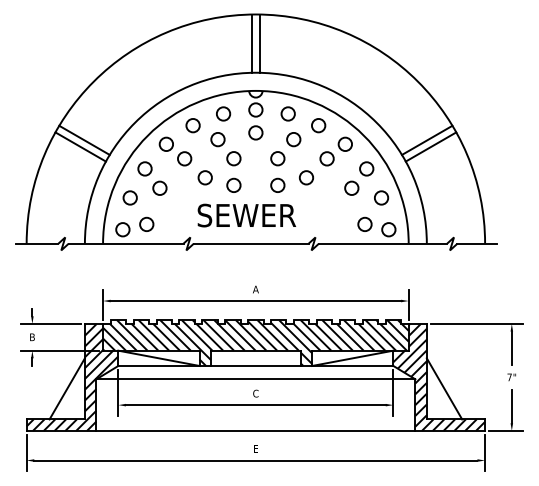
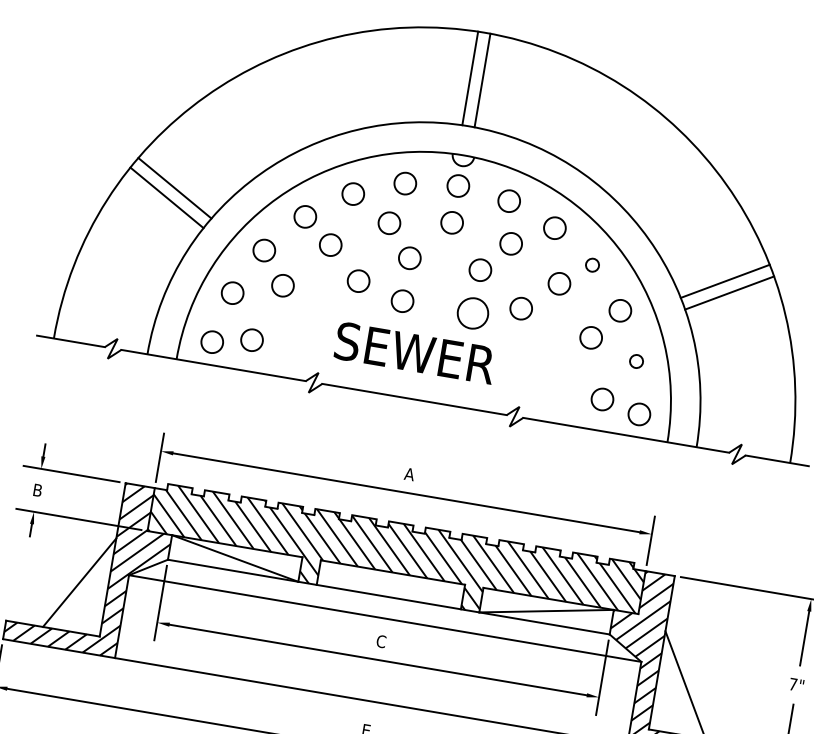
circle: (344, 143) -> (591, 263), size x0.6
circle: (277, 184) -> (472, 311), size x1.4
circle: (381, 197) -> (636, 360), size x0.6

